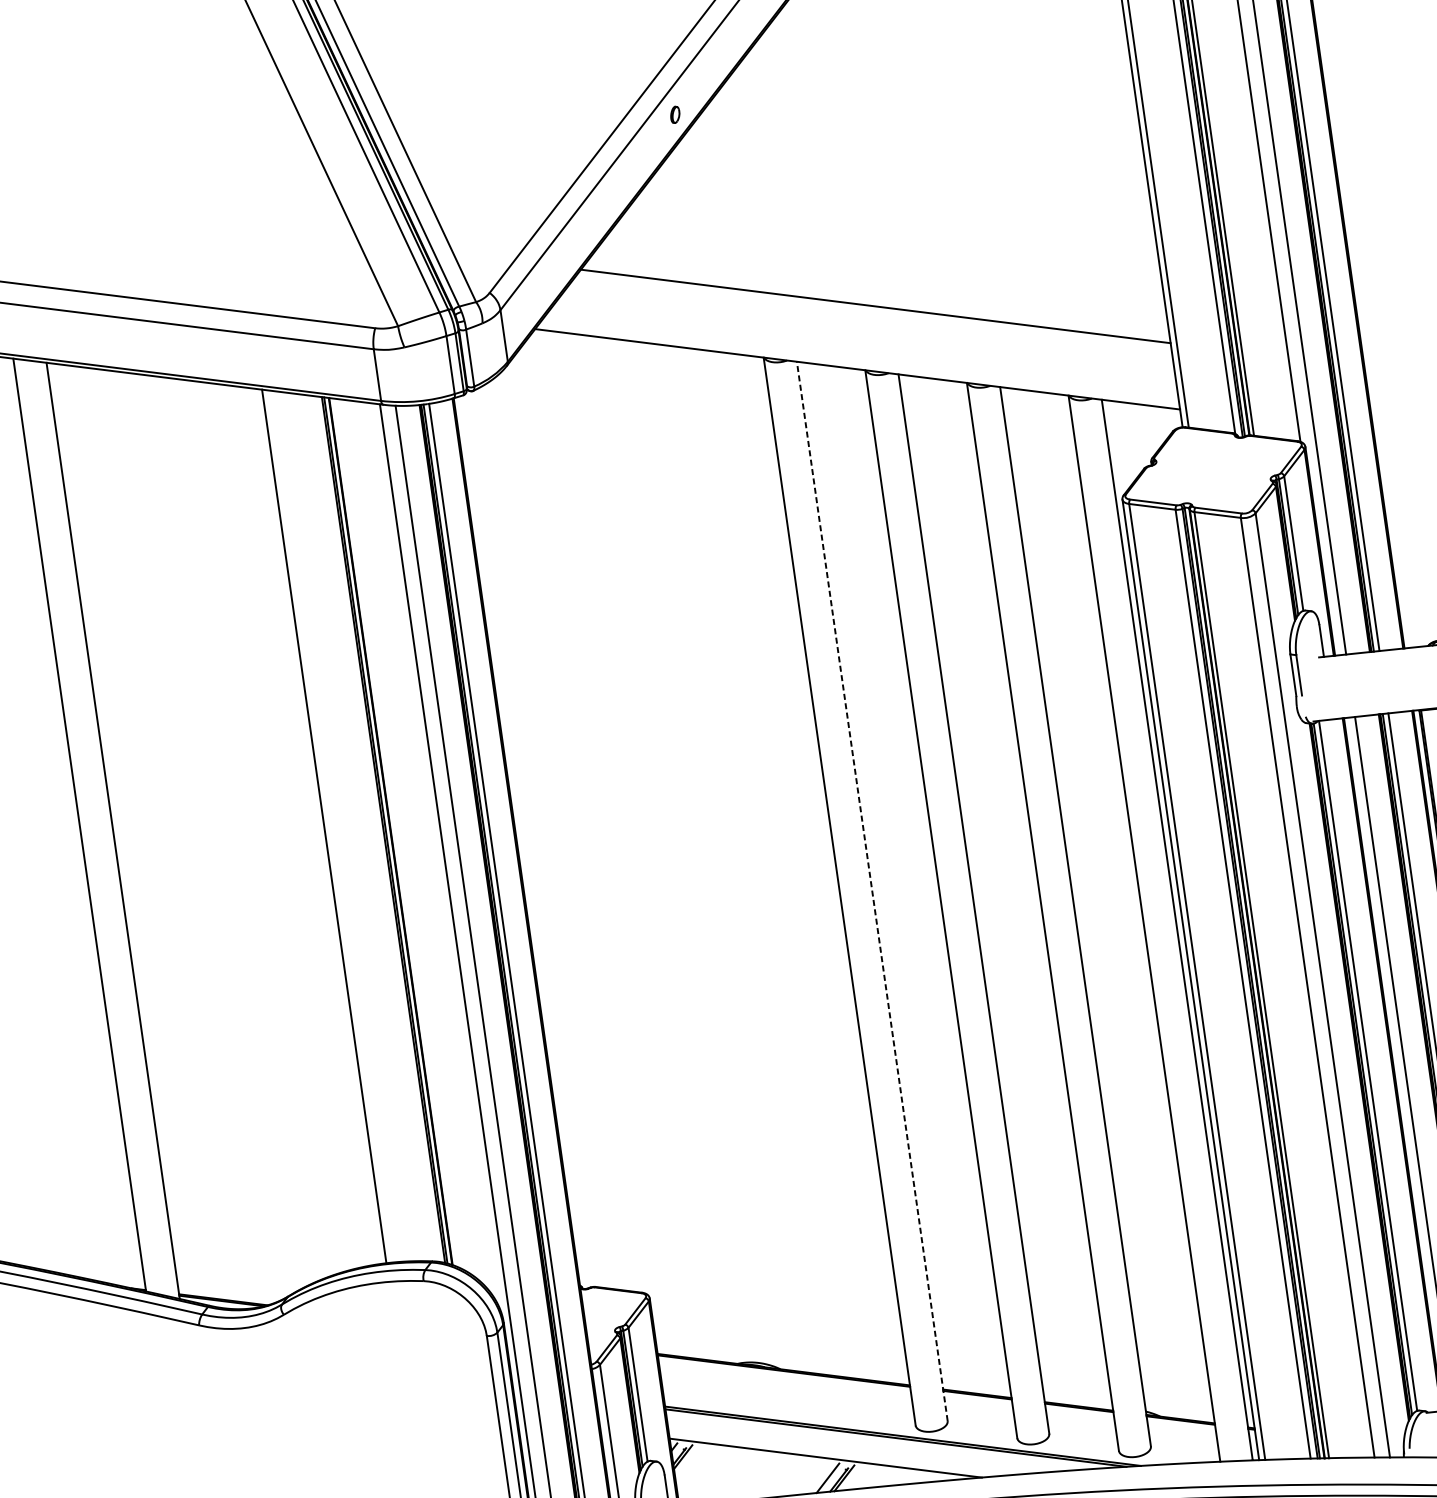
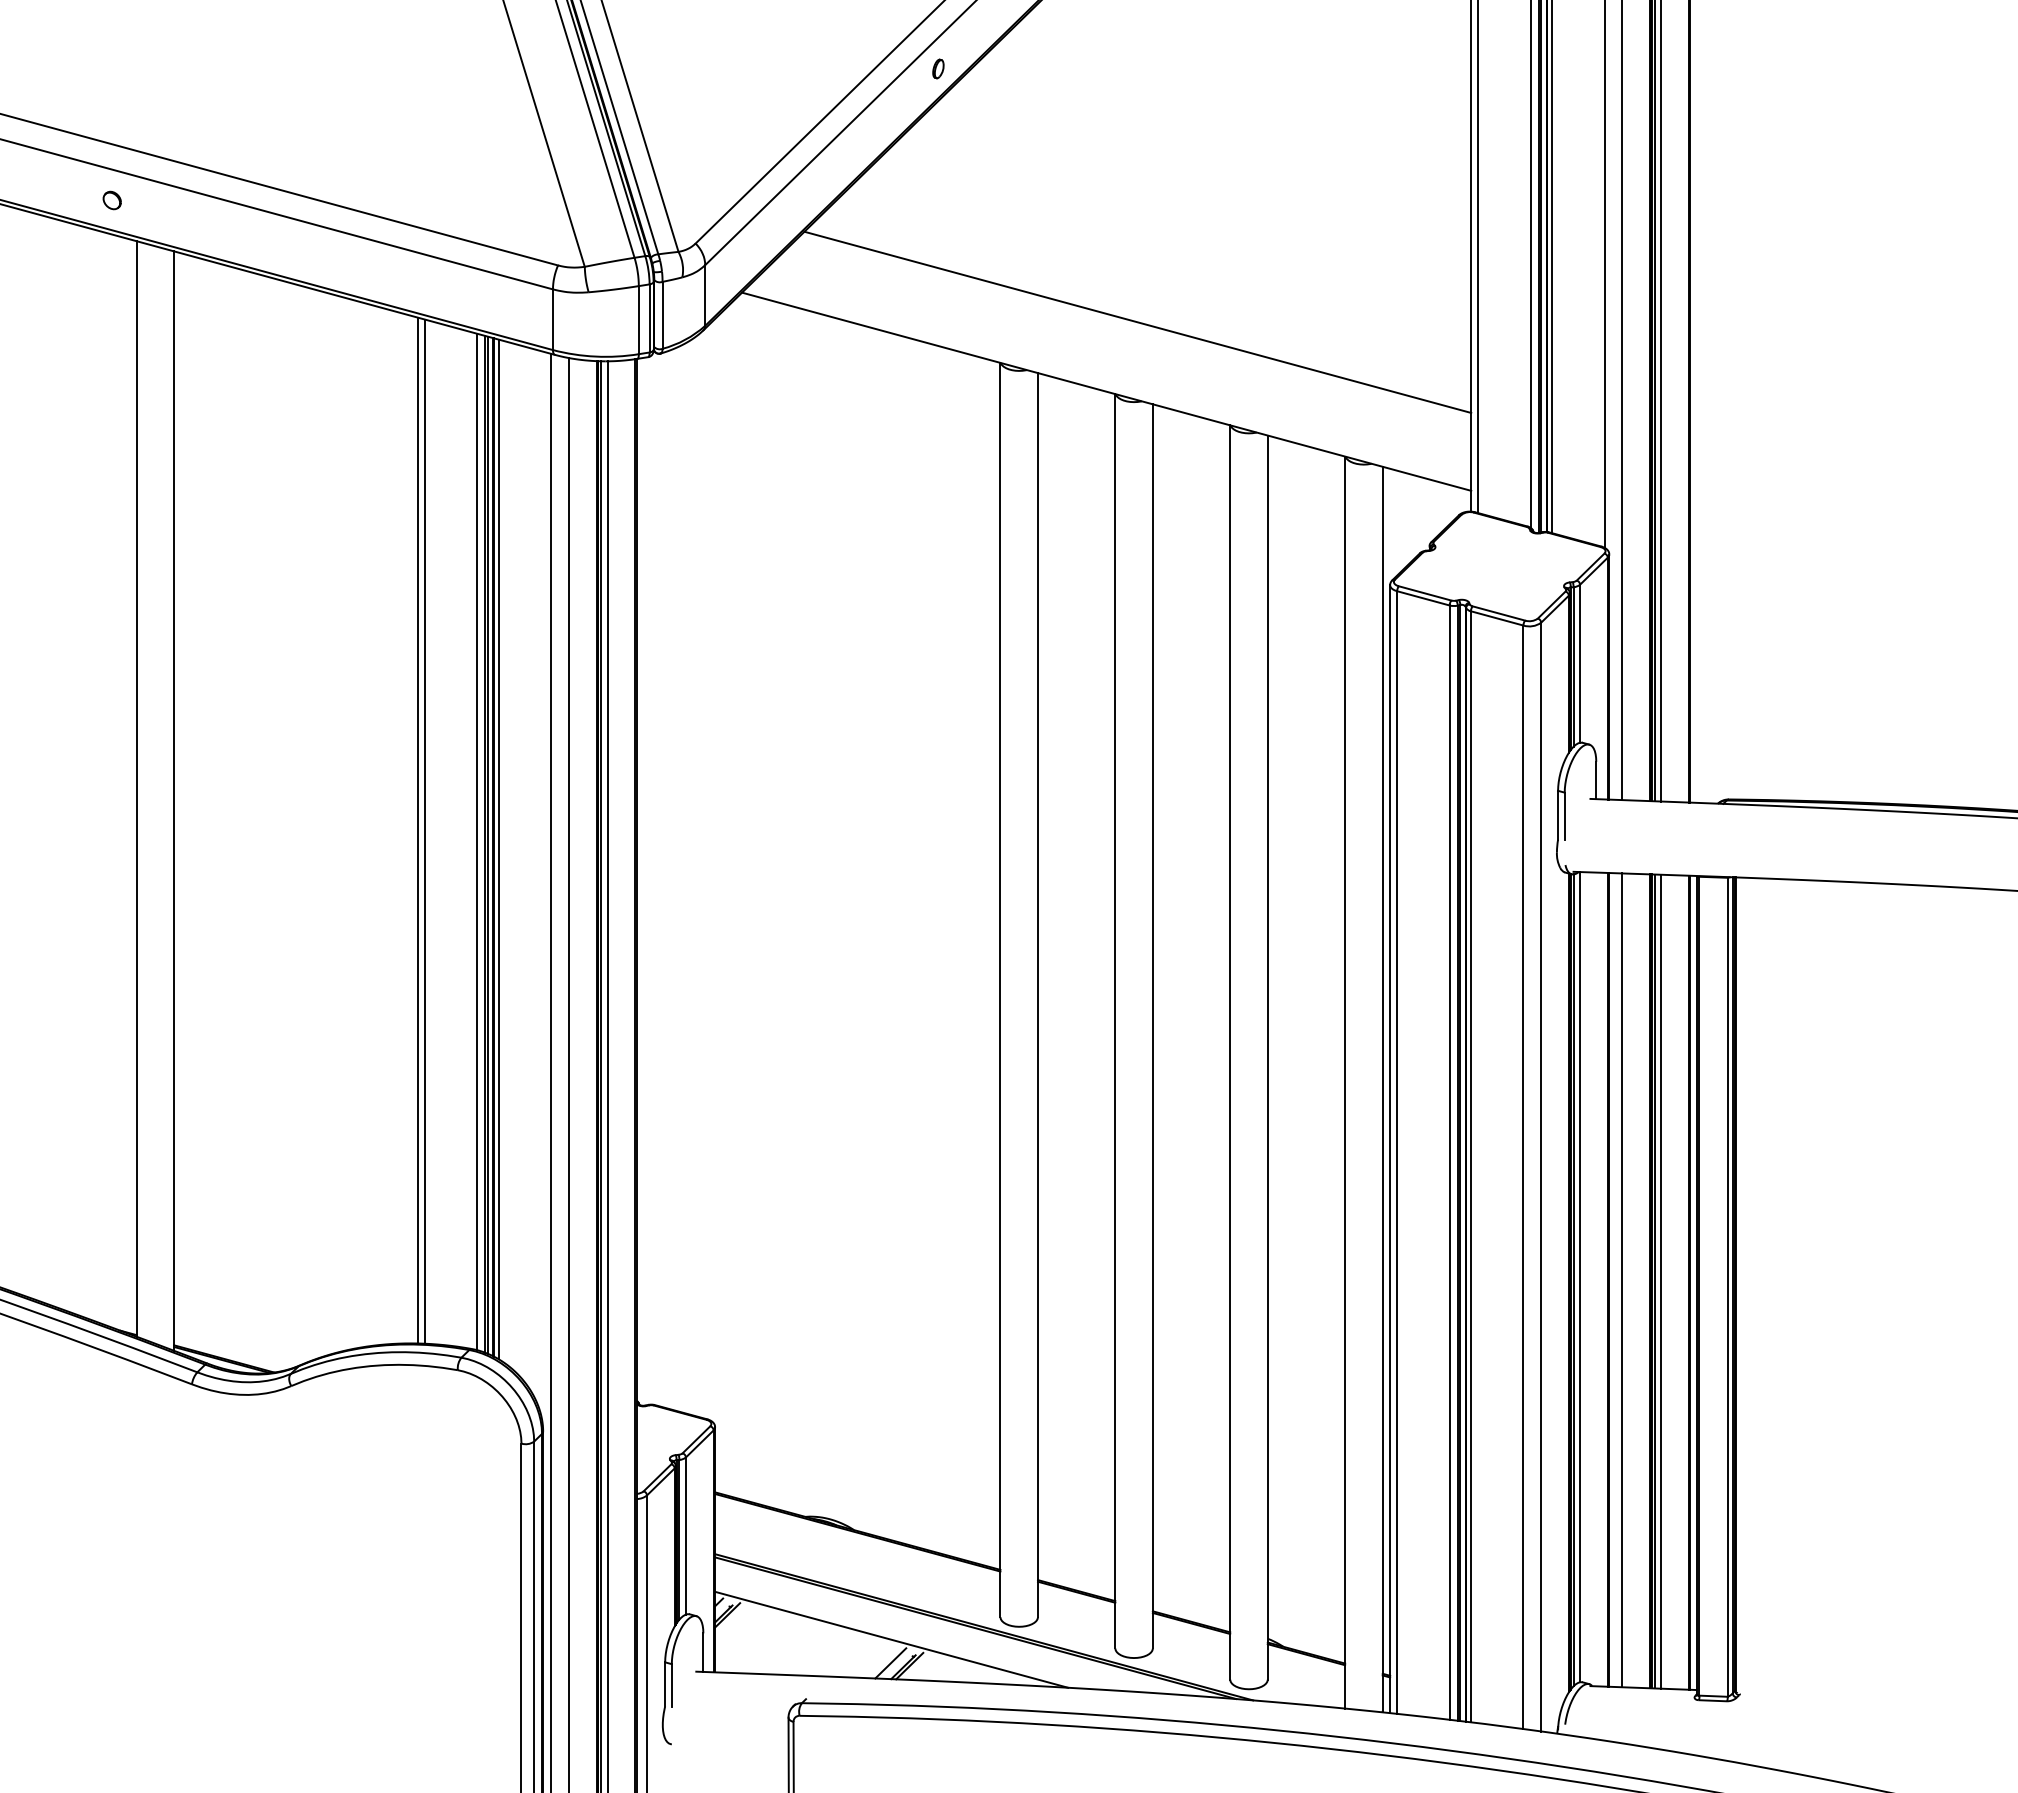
line: (330, 826) -> (424, 831), added
line: (376, 828) -> (477, 841), added
line: (395, 832) -> (498, 849), added
line: (871, 890) -> (1037, 994), dashed -> solid

